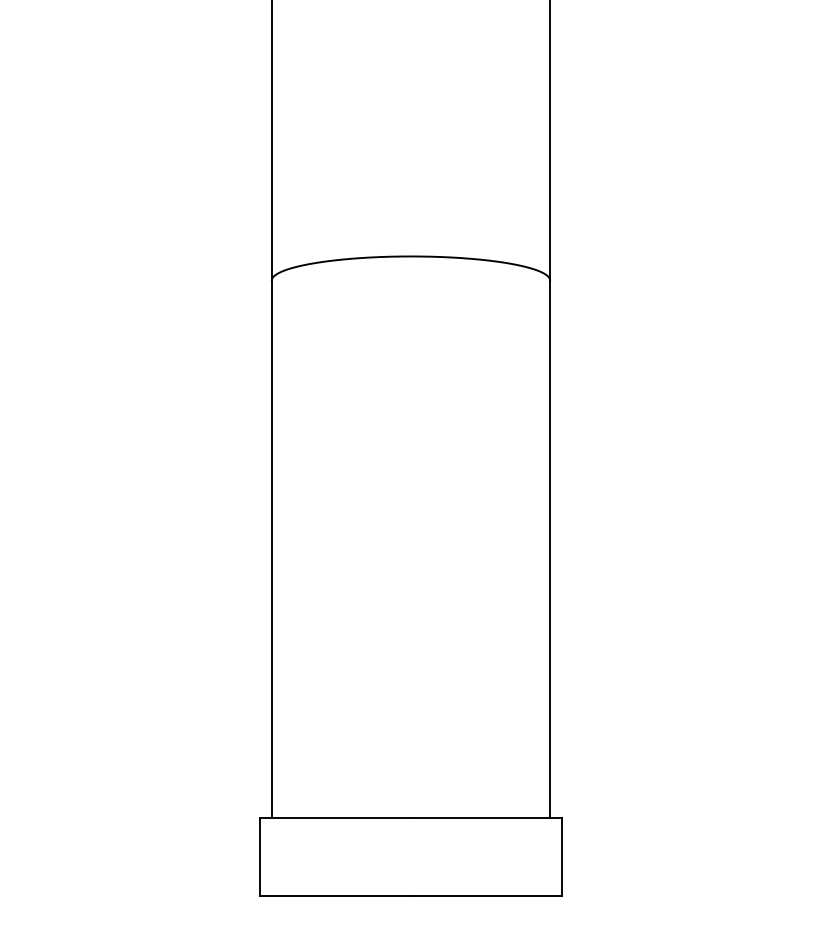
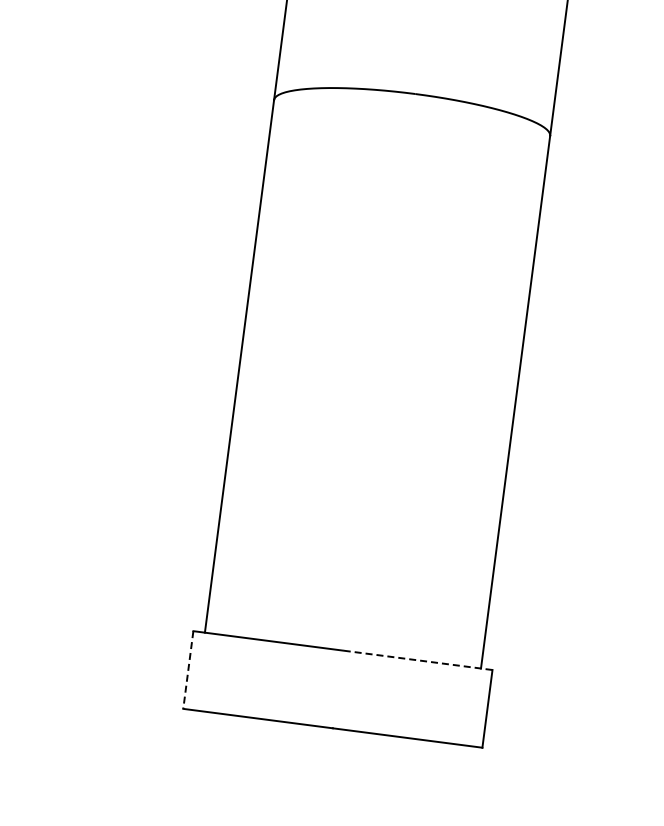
line: (485, 817) -> (416, 659), solid -> dashed
line: (260, 857) -> (188, 670), solid -> dashed

